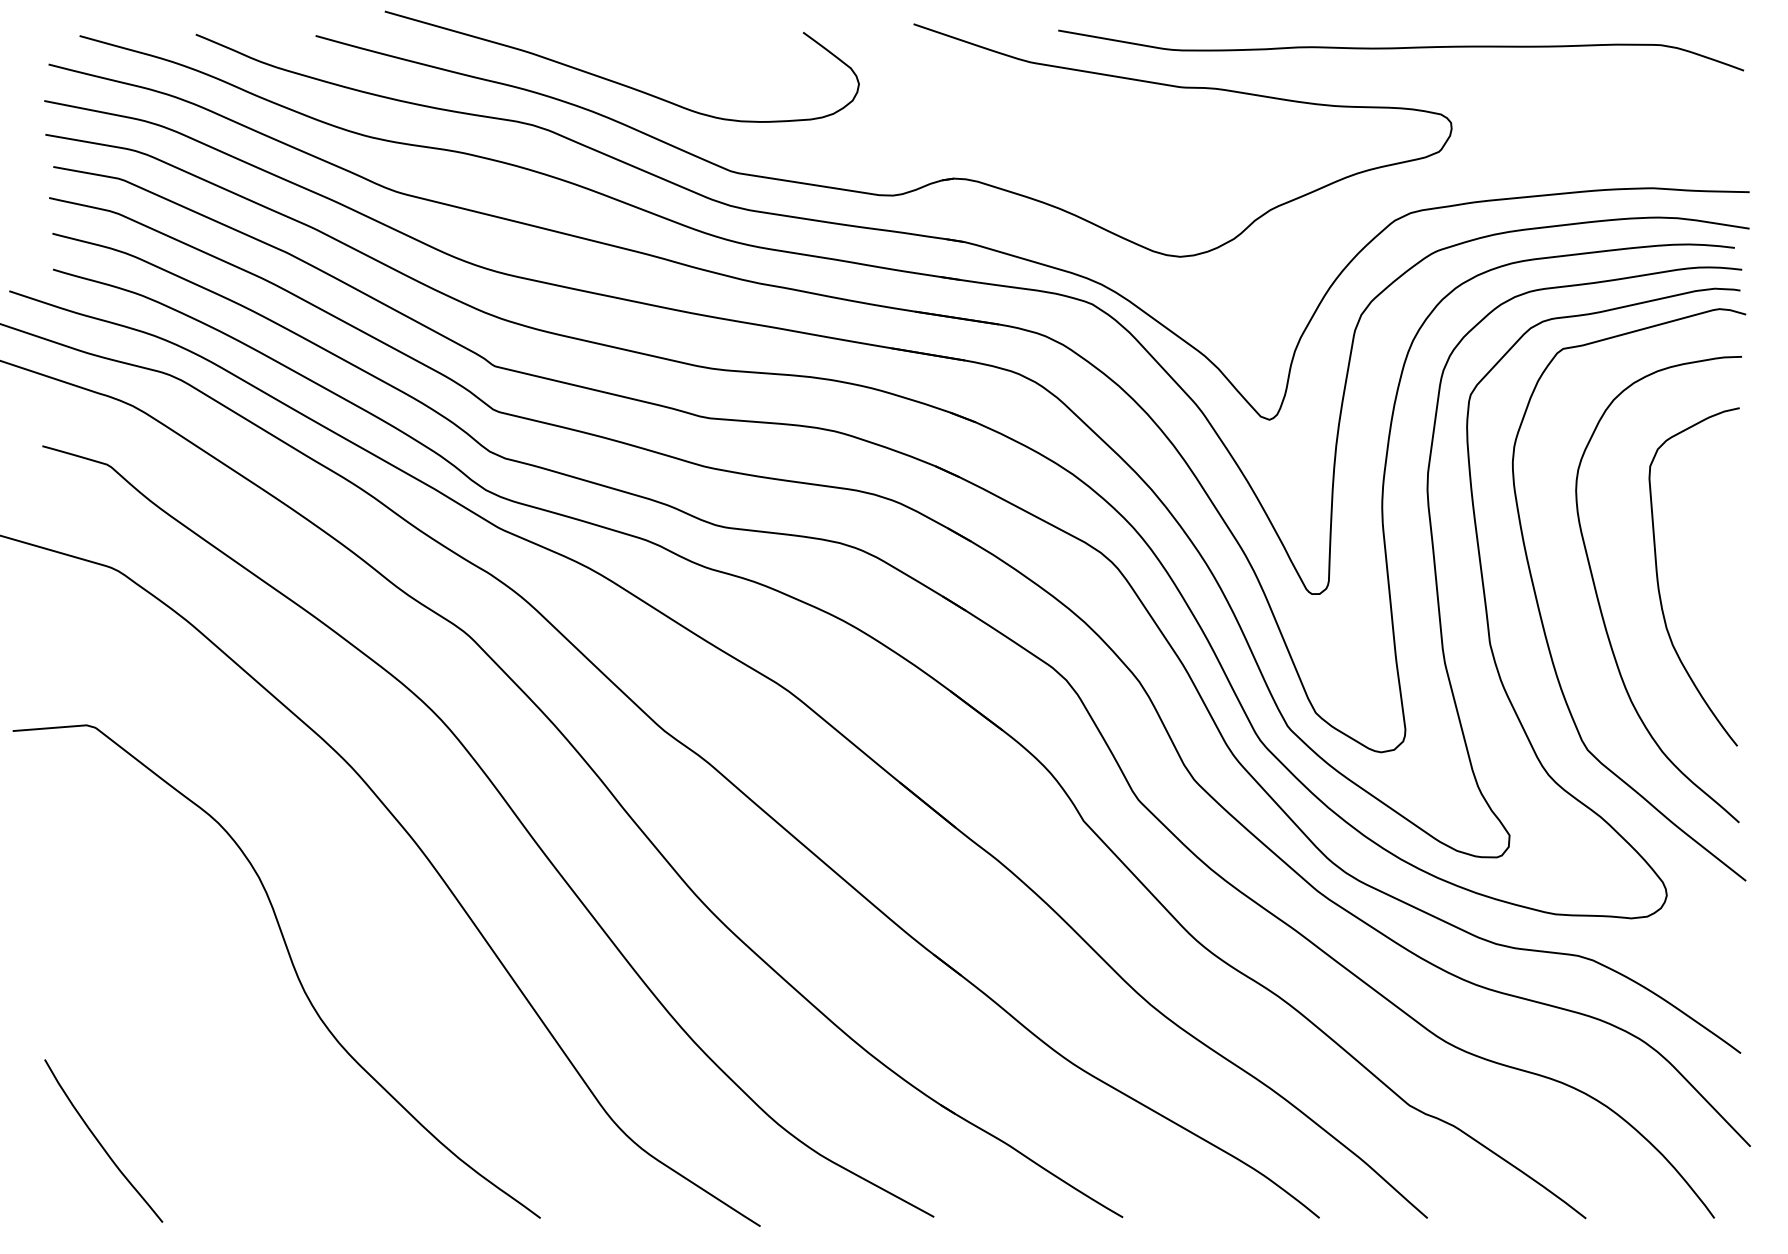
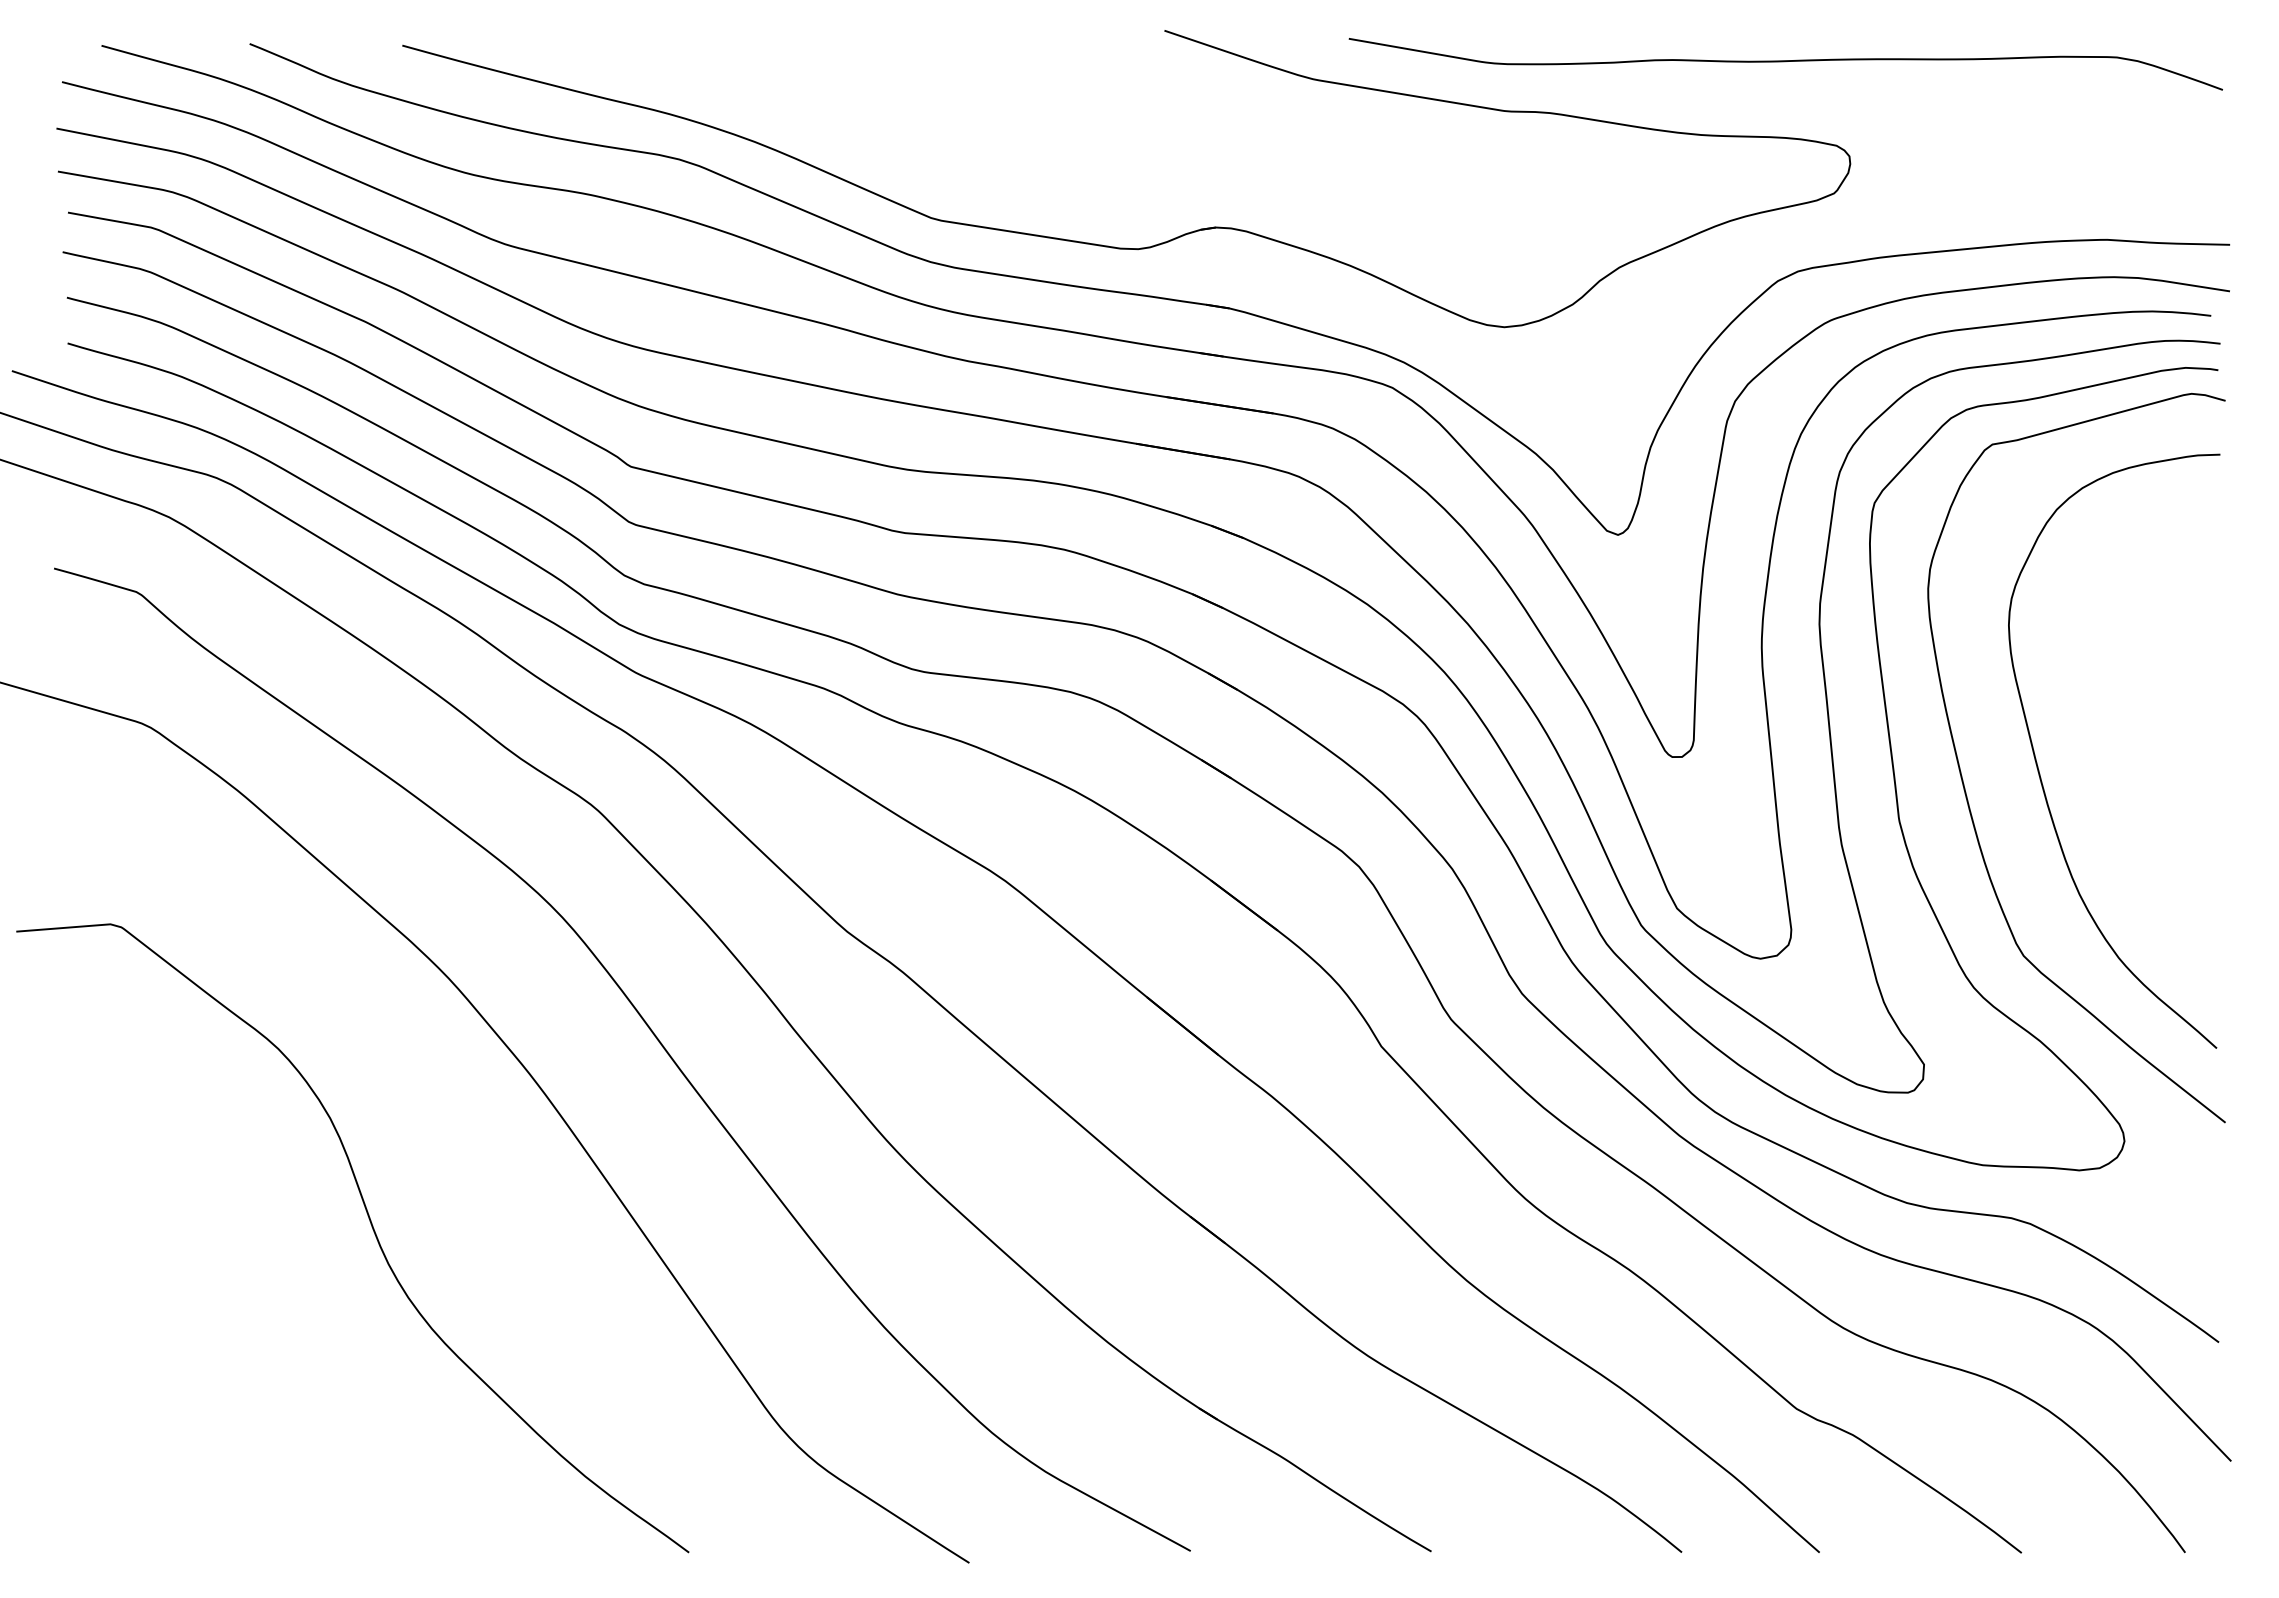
curve: (615, 81) -> (784, 103), removed
curve: (1658, 583) -> (2114, 743), removed
curve: (99, 1142) -> (127, 1455), removed

